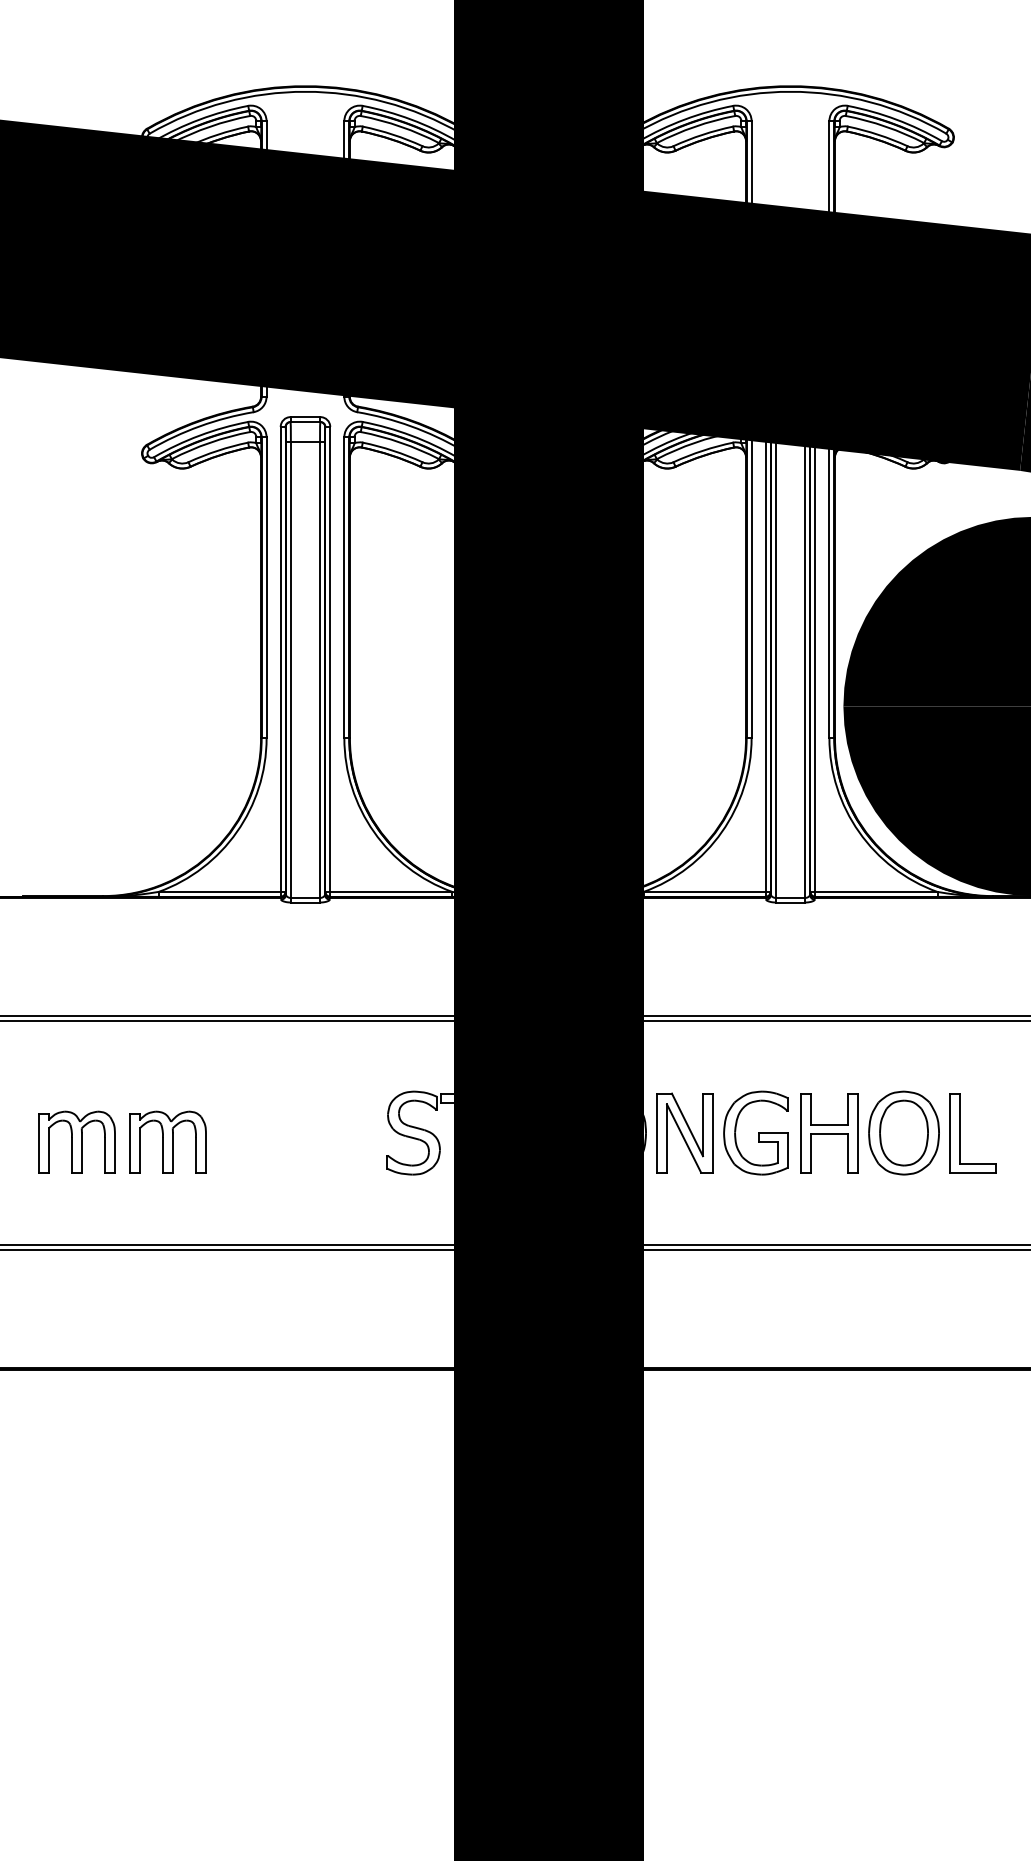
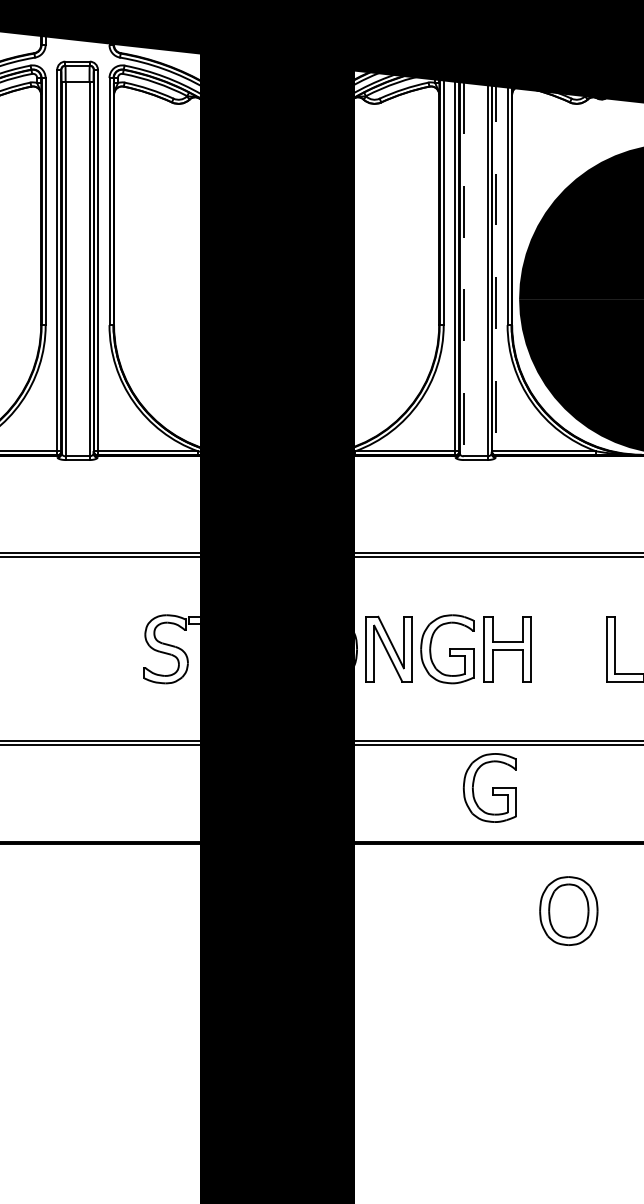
line: (815, 661) -> (496, 262), solid -> dashed
line: (775, 672) -> (463, 271), solid -> dashed
part: (903, 1132) -> (568, 910), moved
part: (807, 1301) -> (489, 787), added

